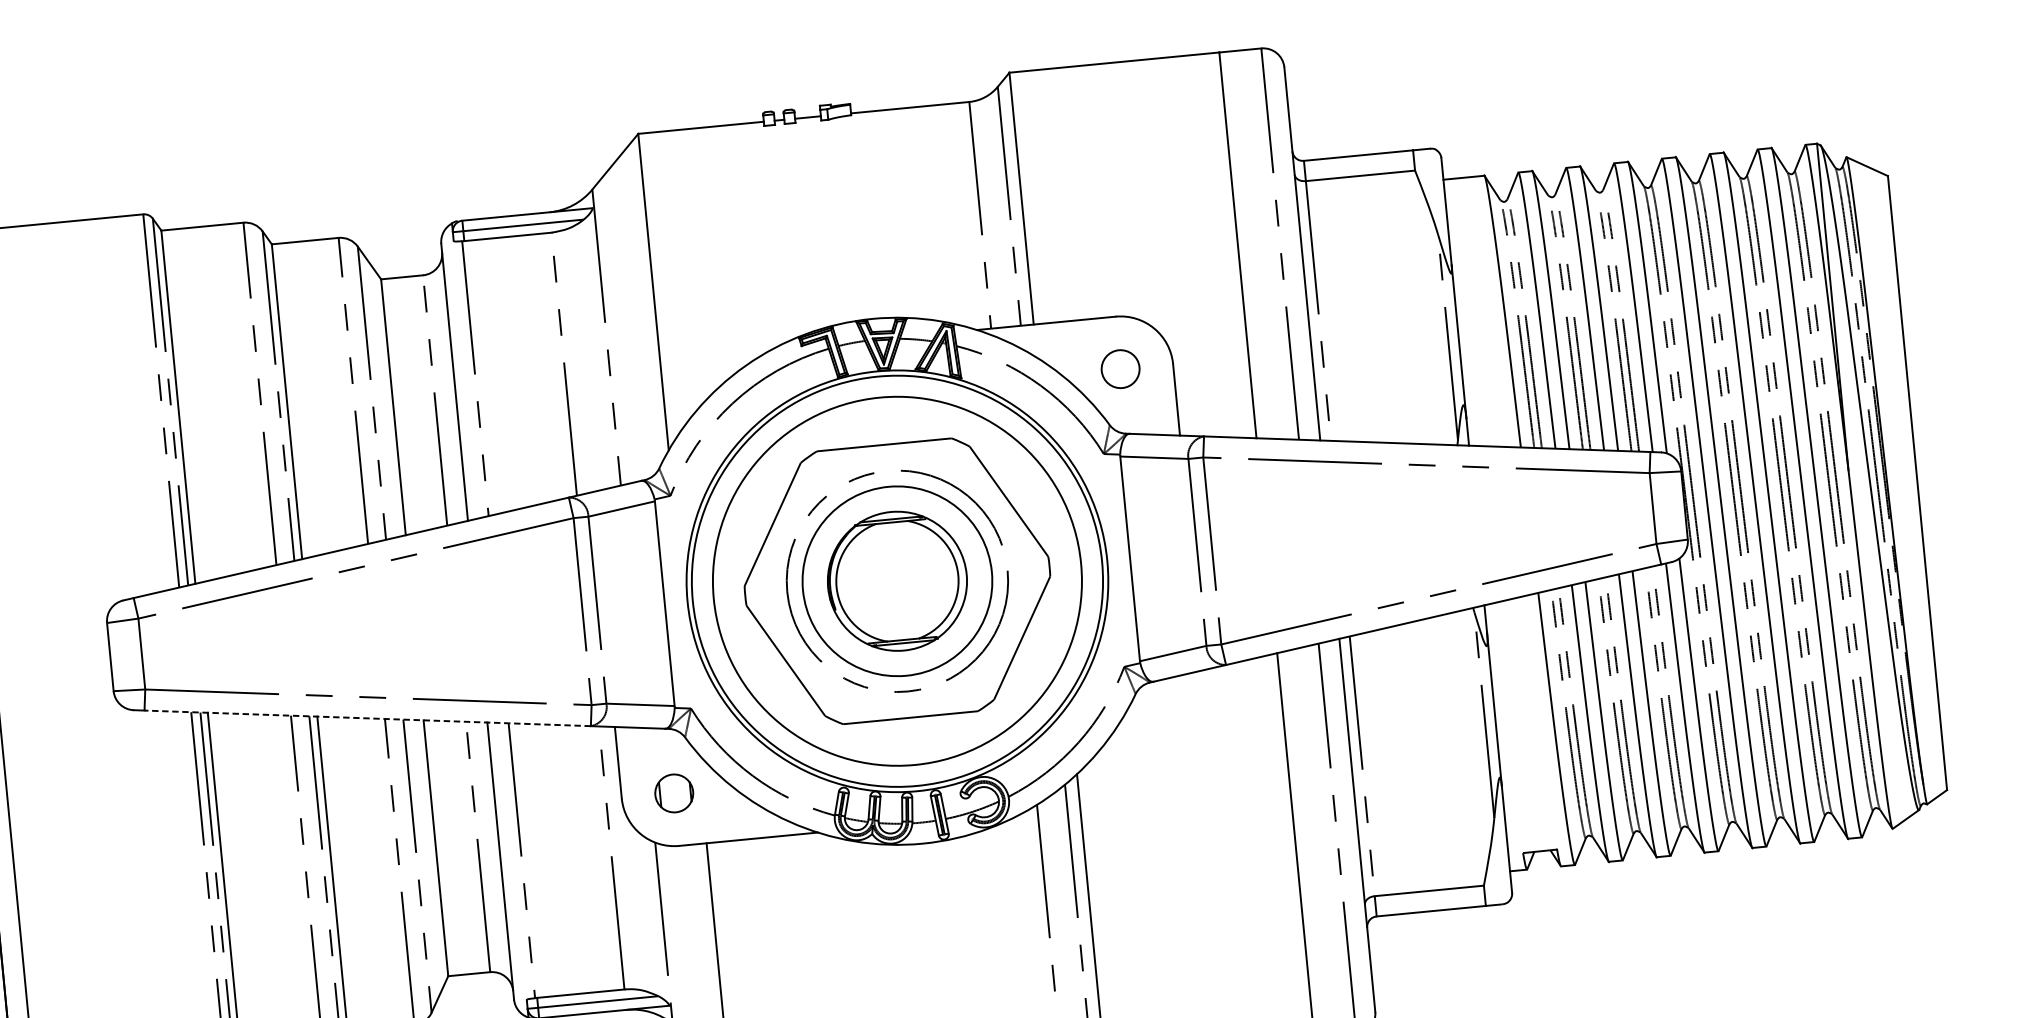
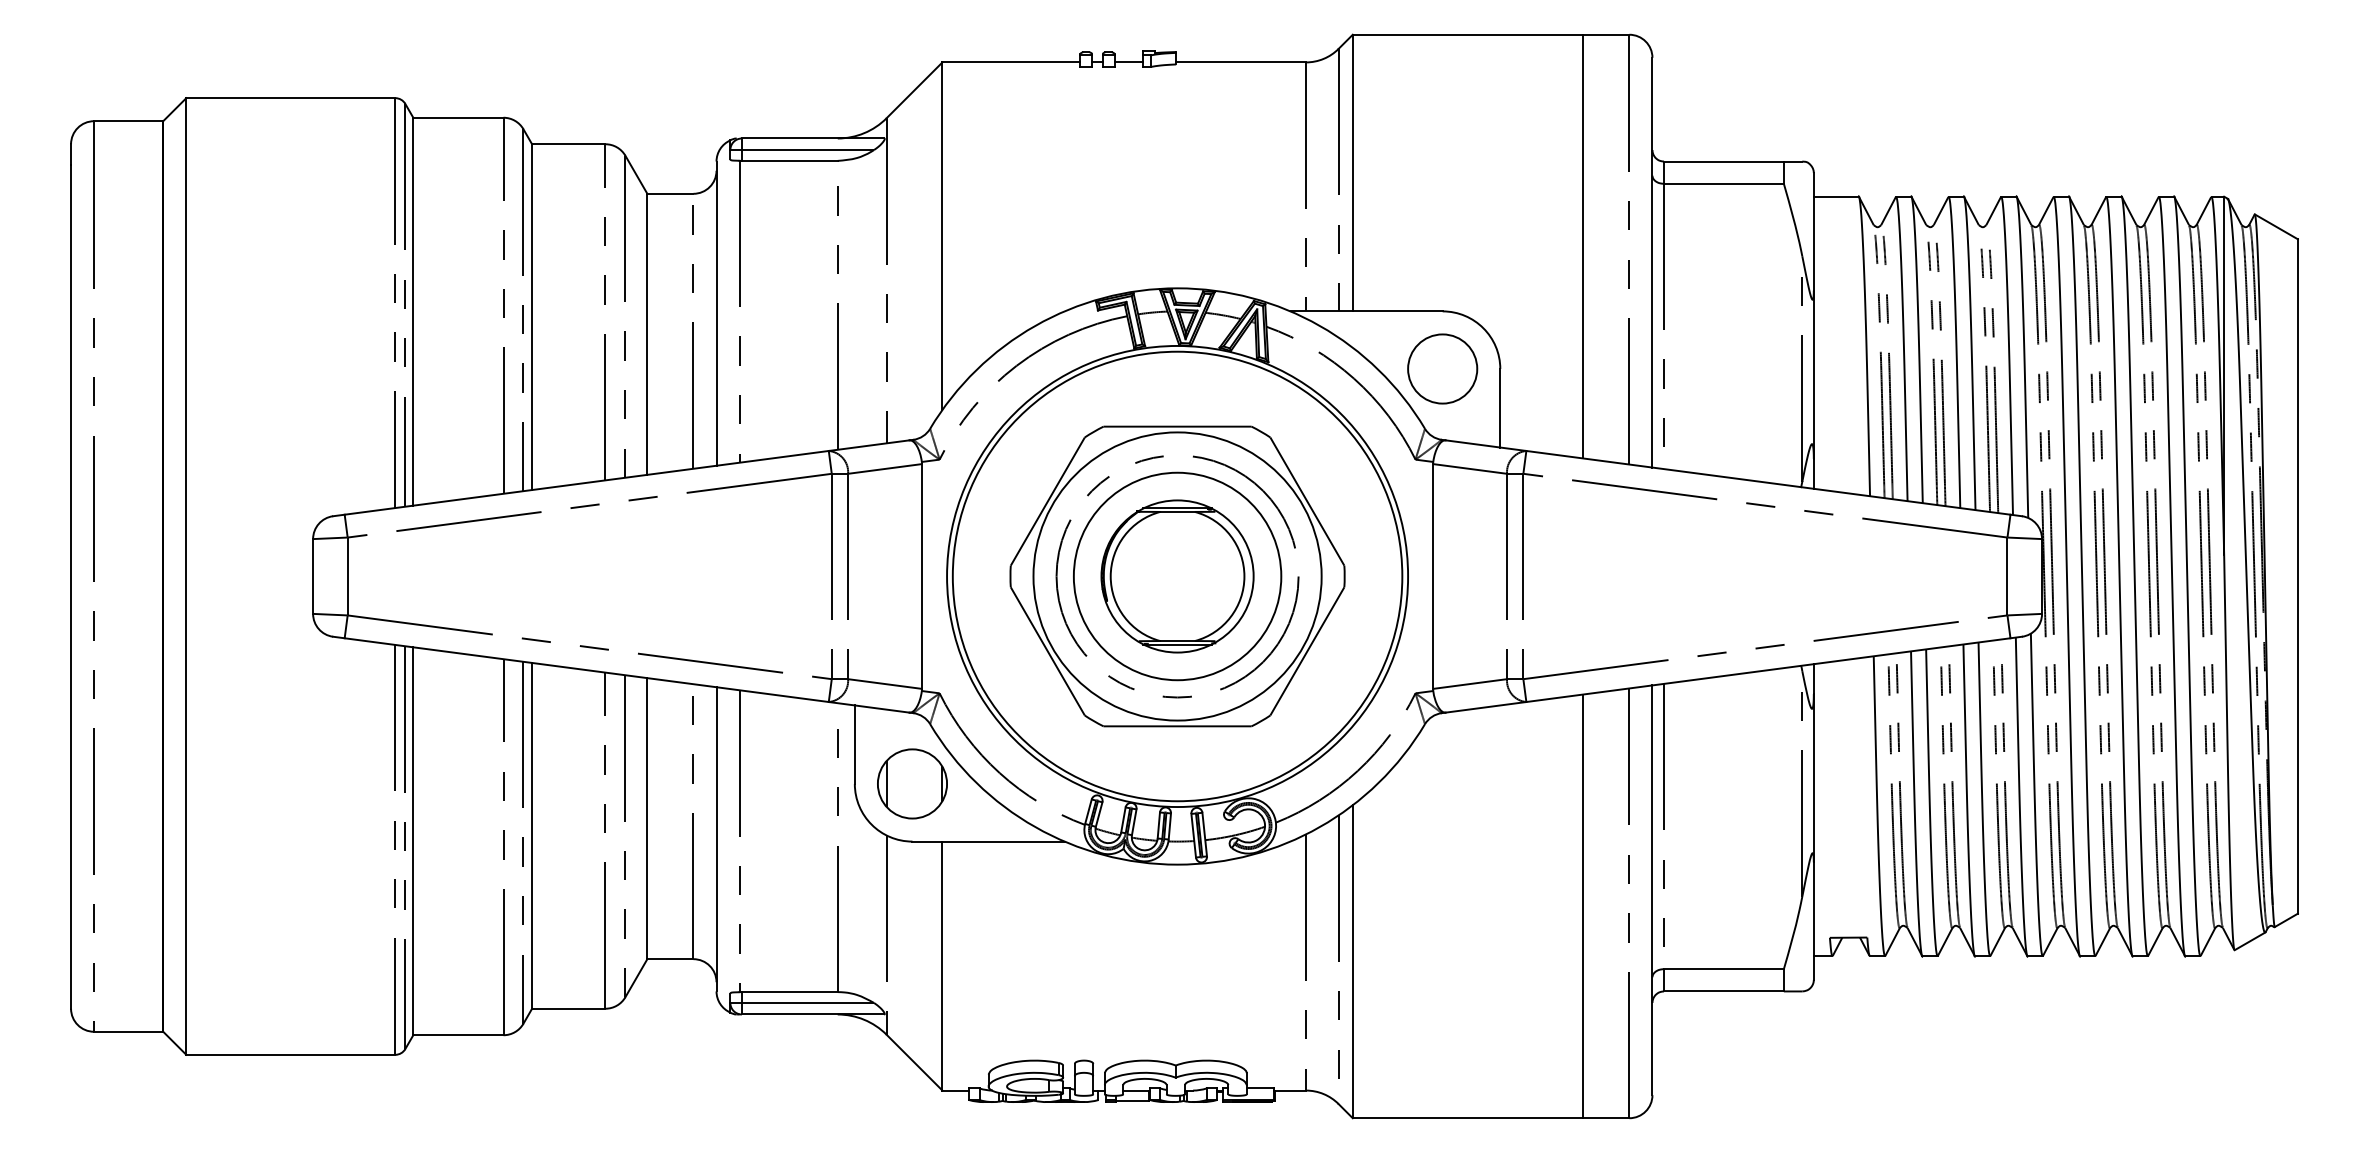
circle: (1120, 368) -> (1442, 368), size x1.67
circle: (897, 581) -> (1177, 576), size x0.71
line: (367, 718) -> (586, 670), dashed -> solid
part: (674, 793) -> (912, 783), size x1.67

